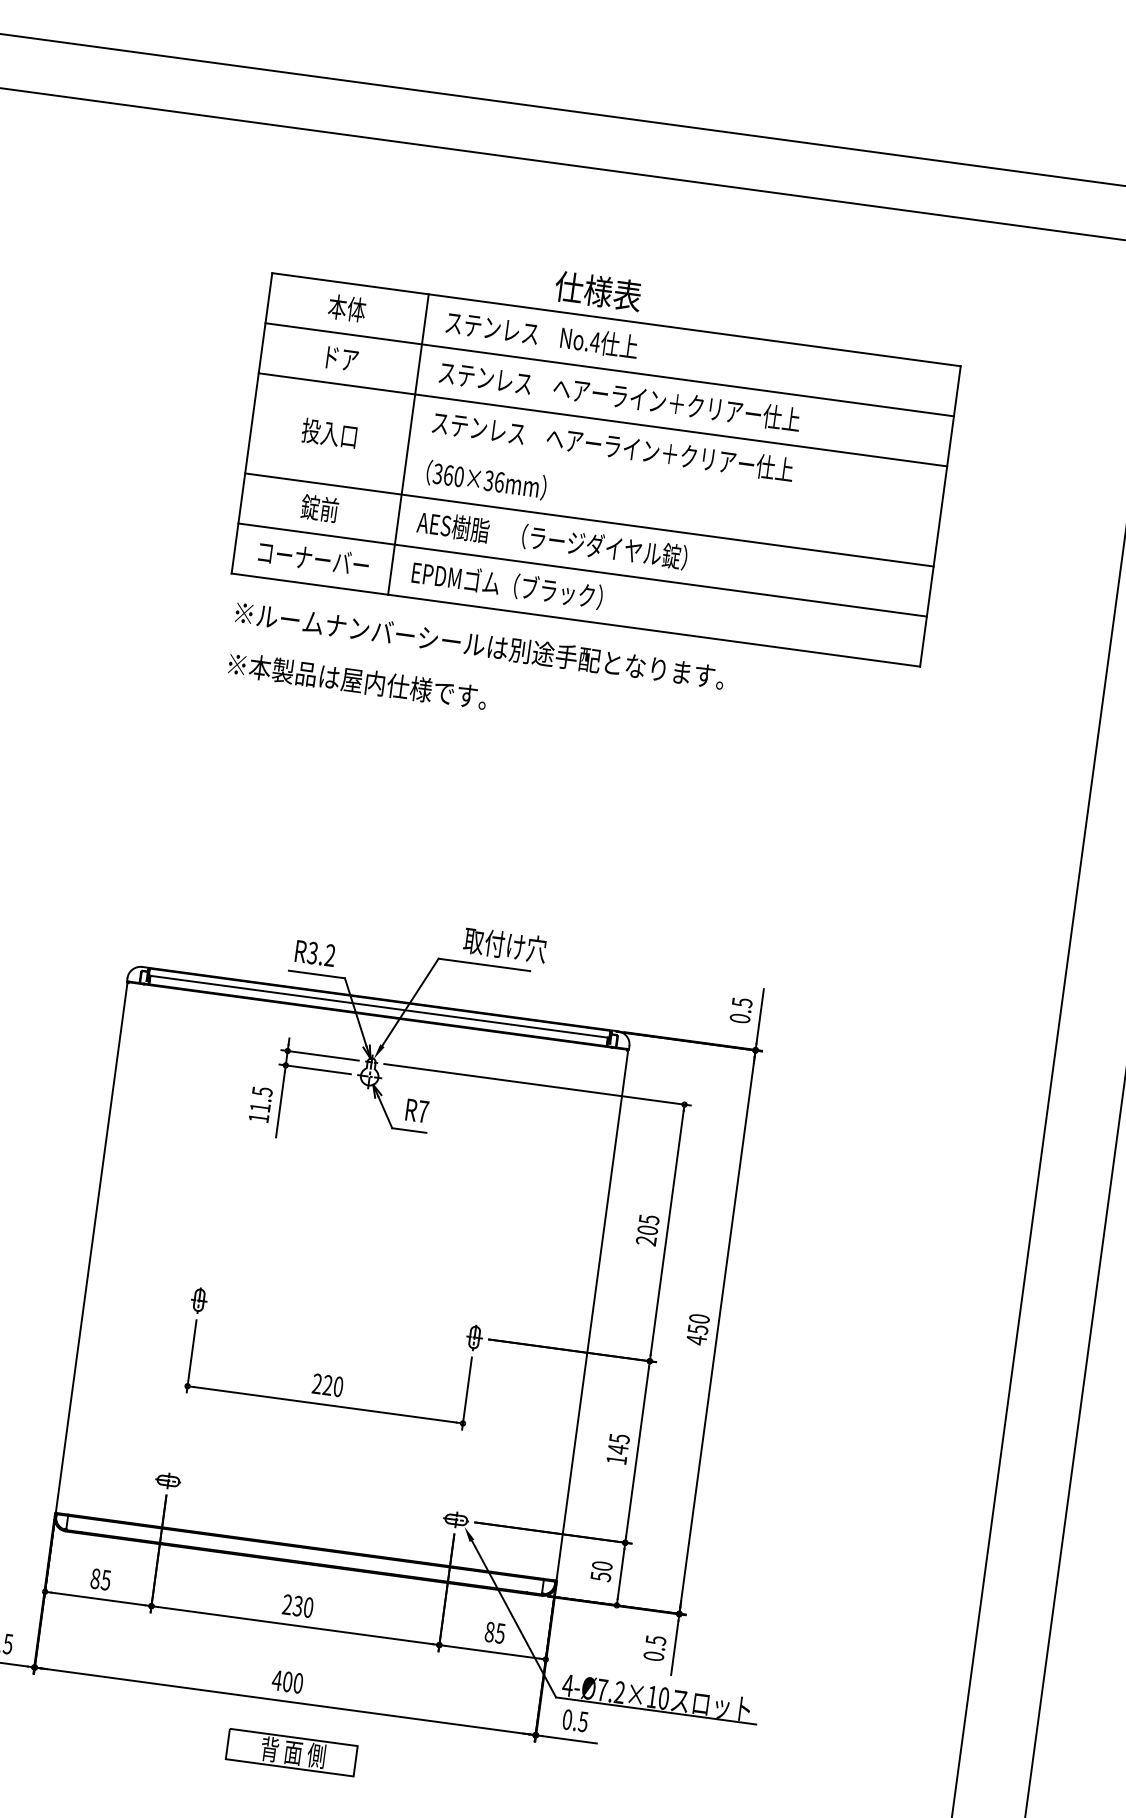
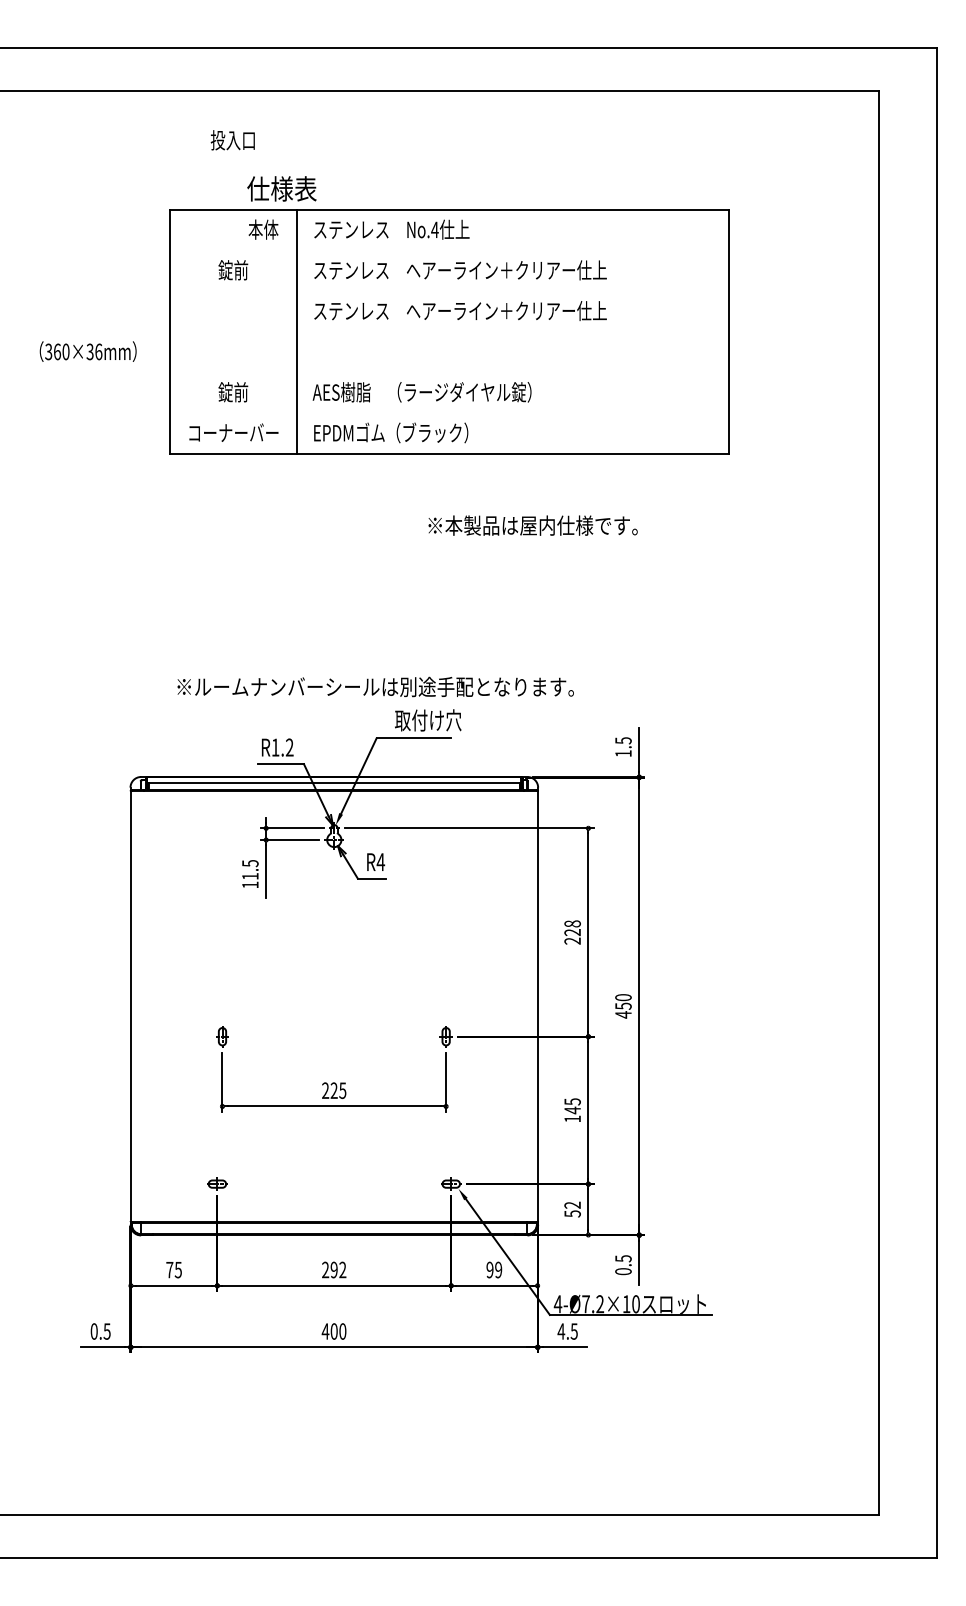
text: (597, 290) -> (281, 188), moved
text: (347, 308) -> (263, 229), moved
text: (340, 358) -> (233, 270), ドア -> 錠前
line: (609, 370) -> (449, 250), removed
line: (603, 419) -> (449, 290), removed
text: (328, 433) -> (232, 140), moved
text: (485, 479) -> (87, 351), moved
line: (589, 520) -> (449, 372), removed
line: (582, 569) -> (449, 412), removed
text: (479, 644) -> (375, 686), moved
text: (357, 680) -> (532, 525), moved
text: (312, 953) -> (275, 747), R3.2 -> R1.2
text: (740, 1018) -> (623, 753), 0.5 -> 1.5
text: (422, 1110) -> (380, 861), R7 -> R4
text: (648, 1225) -> (572, 928), 205 -> 228
text: (338, 1386) -> (342, 1090), 220 -> 225
text: (602, 1565) -> (572, 1204), 50 -> 52
text: (95, 1578) -> (169, 1269), 85 -> 75
text: (303, 1606) -> (338, 1269), 230 -> 292
text: (495, 1632) -> (494, 1269), 85 -> 99
text: (567, 1719) -> (561, 1331), 0.5 -> 4.5
part: (291, 1752) -> (344, 1387), removed

